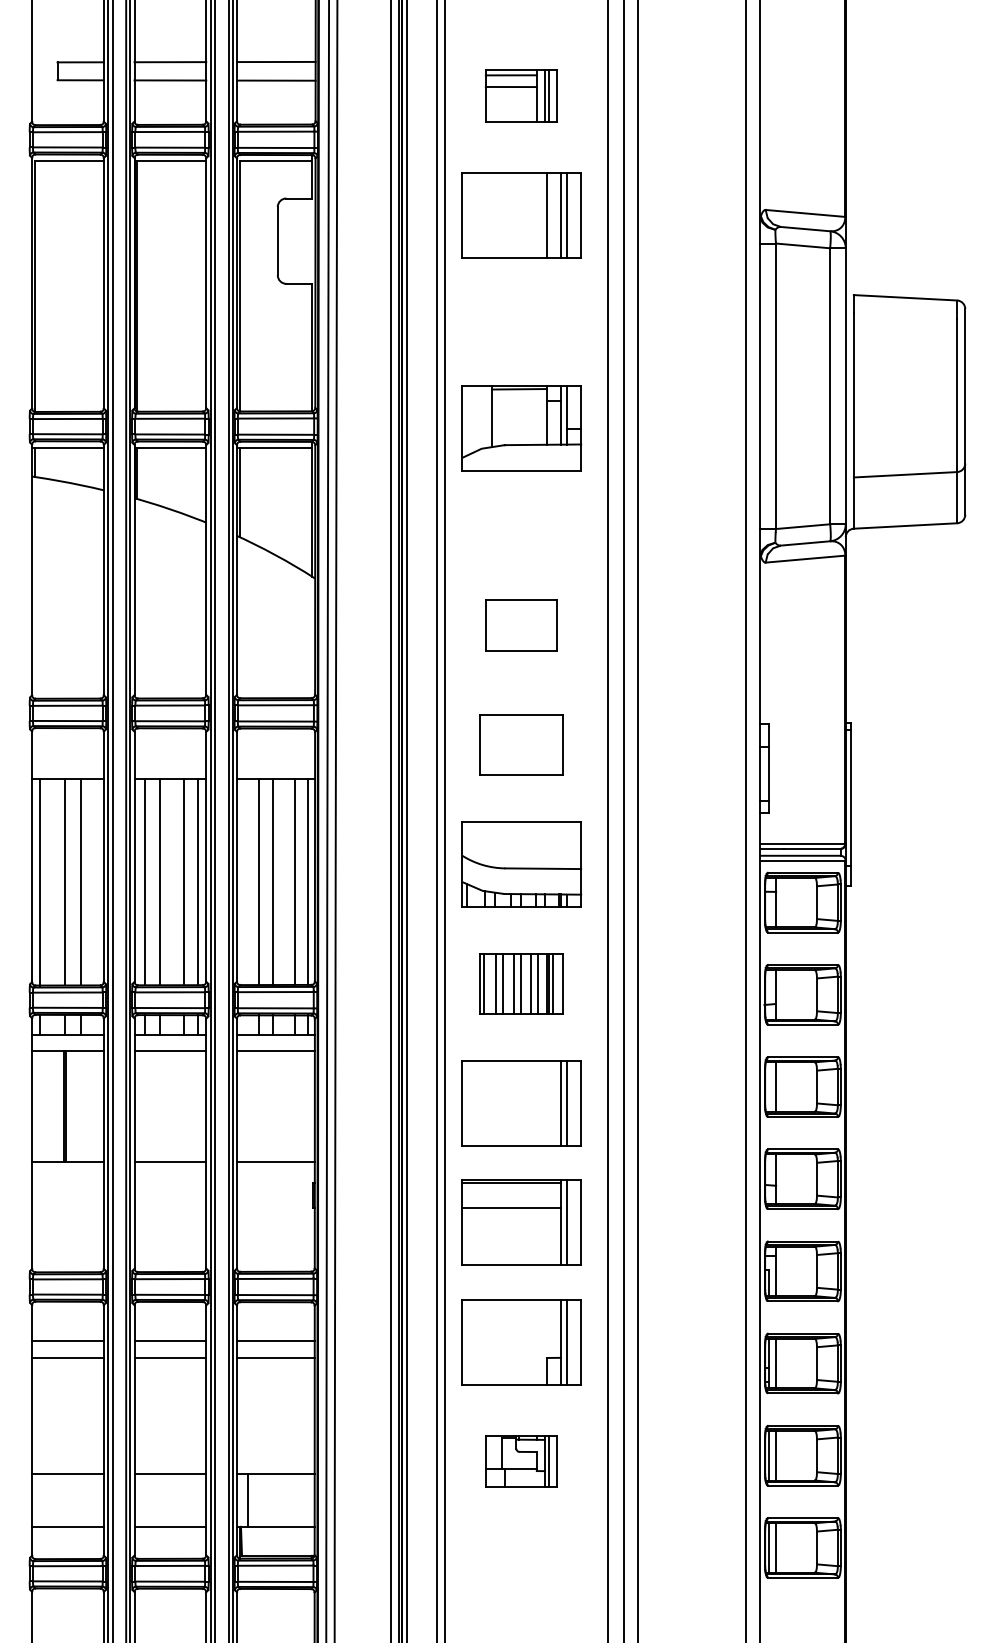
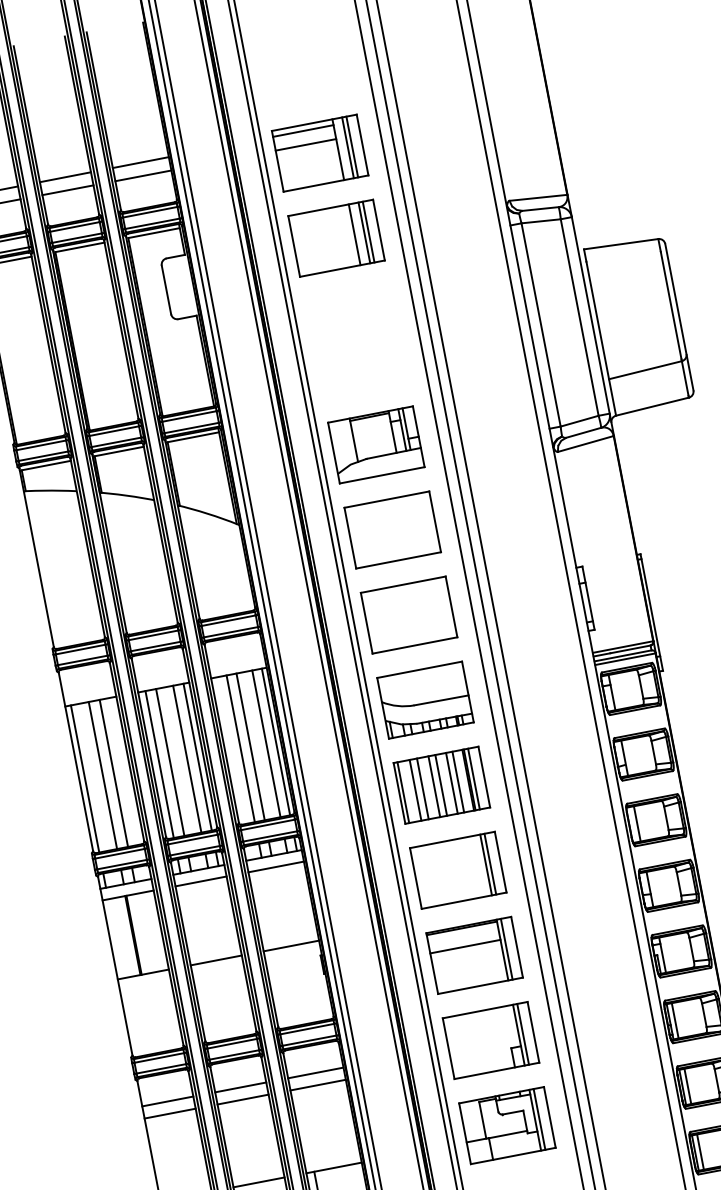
part: (521, 95) -> (320, 152), size x1.67
part: (521, 428) -> (376, 444), moved
part: (521, 625) -> (392, 530), size x1.67
part: (521, 744) -> (409, 614), size x1.43
part: (521, 983) -> (441, 785), size x1.43
part: (521, 1461) -> (507, 1125), size x1.67

